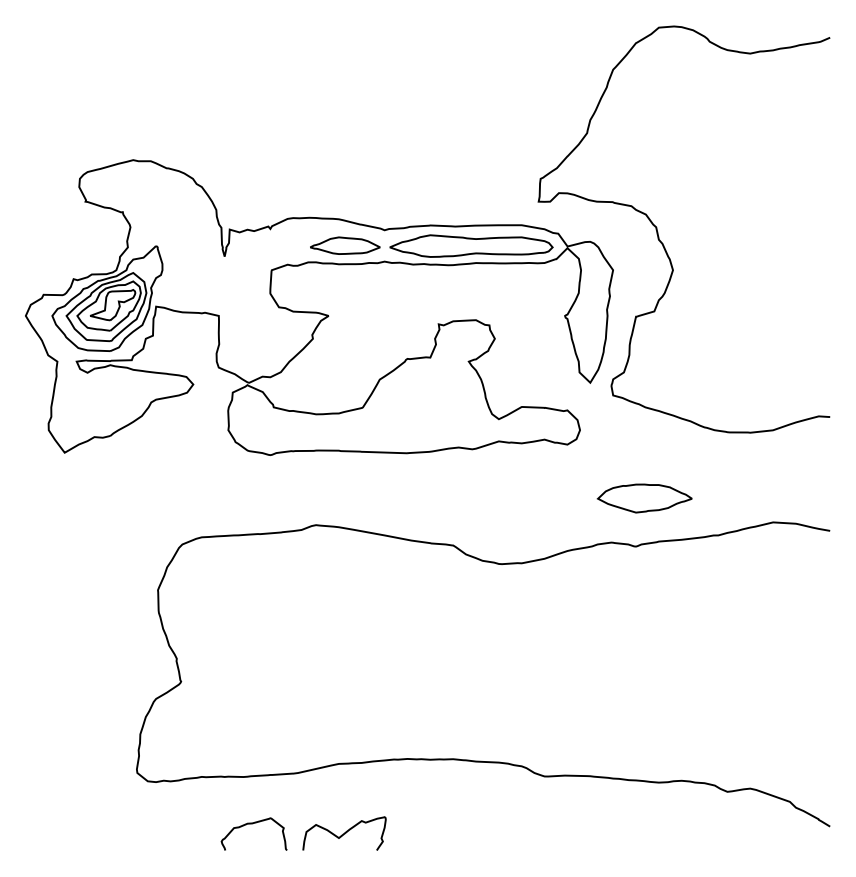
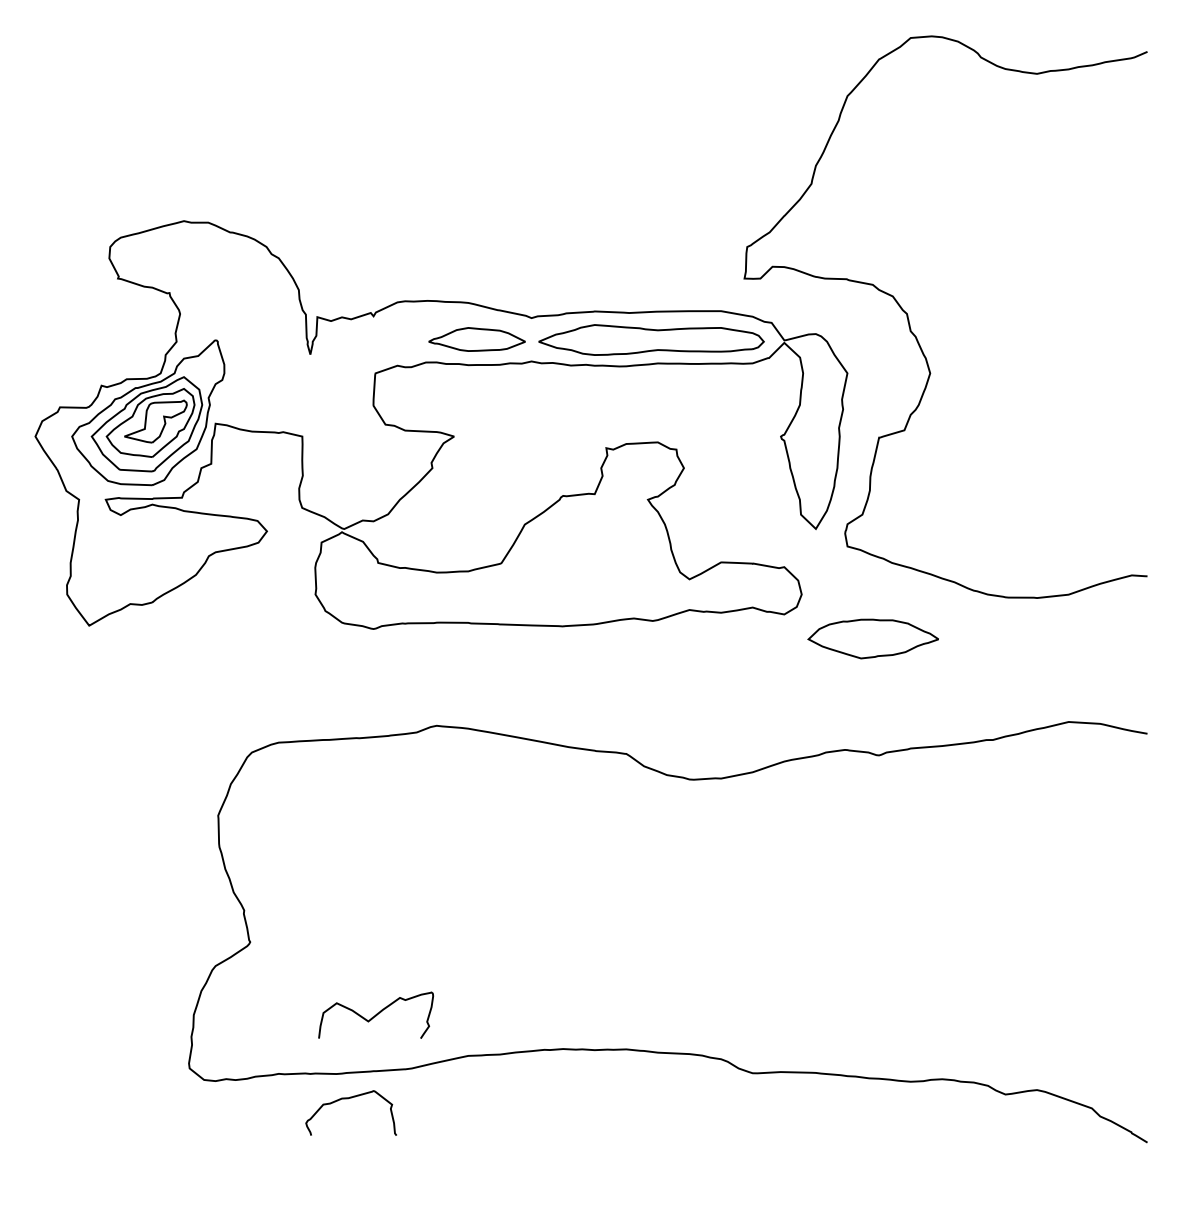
part: (644, 498) -> (872, 638), moved
curve: (252, 824) -> (348, 1099), moved
curve: (344, 833) -> (376, 1014), moved

